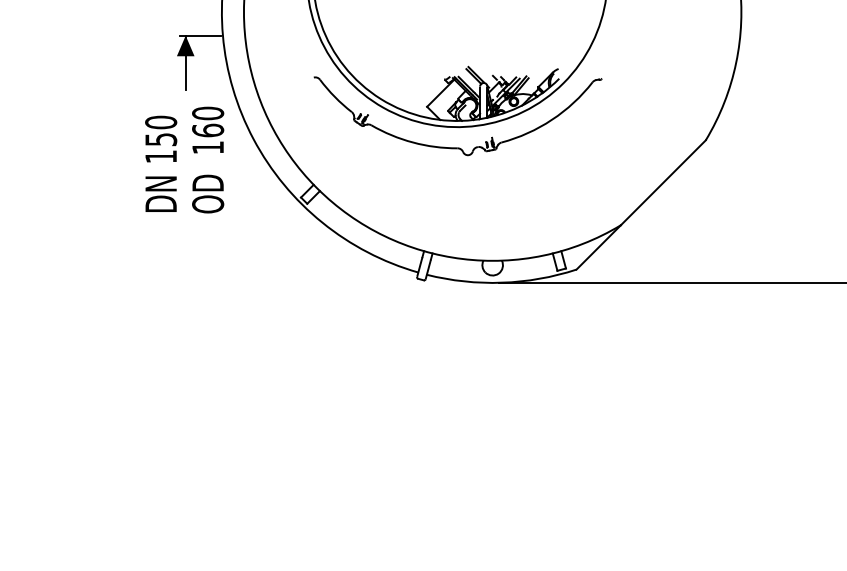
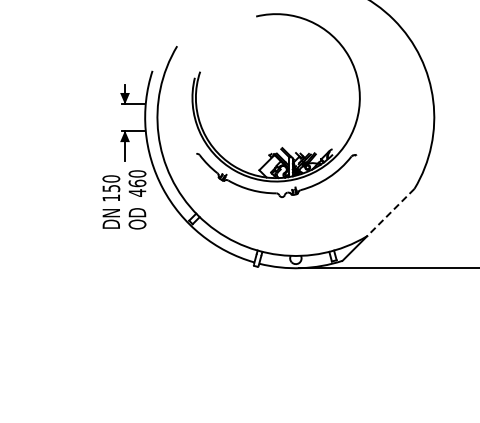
text: (208, 146) -> (137, 192), 160 -> 460
line: (662, 182) -> (390, 212), solid -> dashed

